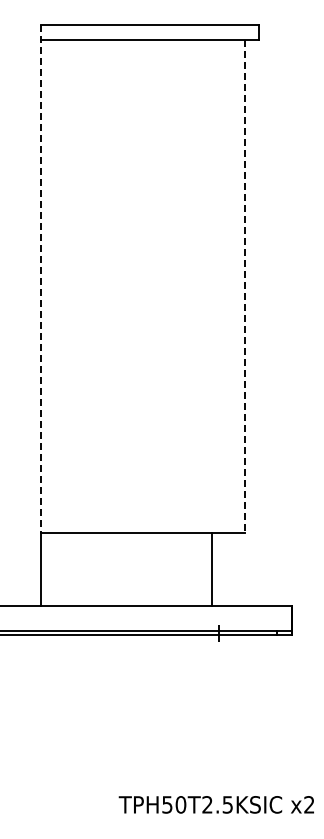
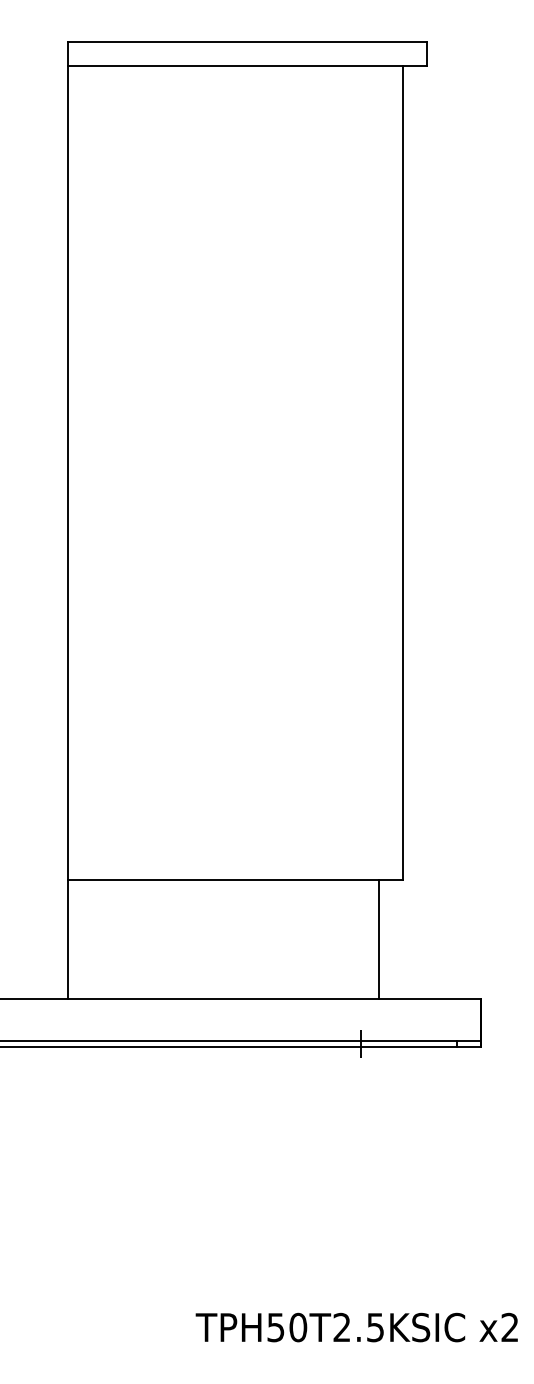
line: (41, 279) -> (68, 461), dashed -> solid
line: (244, 286) -> (403, 472), dashed -> solid
line: (212, 569) -> (379, 939), moved

